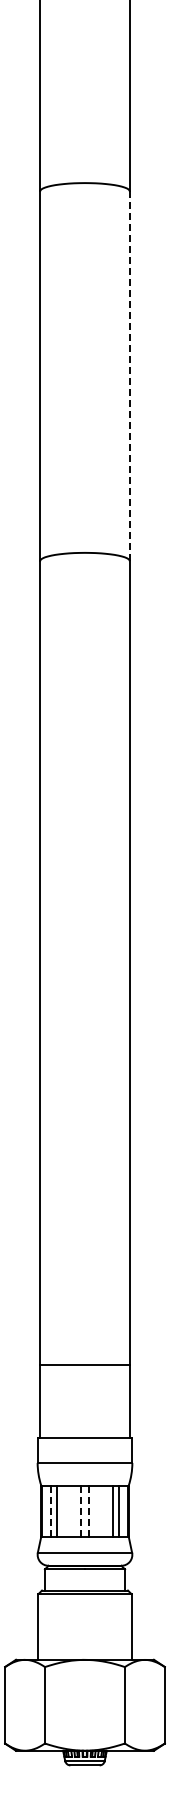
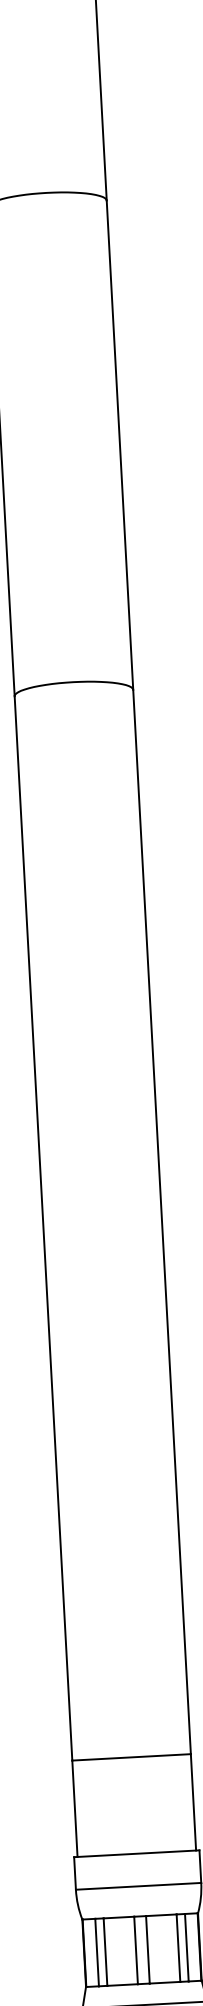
line: (129, 376) -> (119, 445), dashed -> solid
line: (51, 1510) -> (97, 1951), dashed -> solid
line: (80, 1510) -> (136, 1949), dashed -> solid
line: (89, 1511) -> (147, 1950), dashed -> solid

